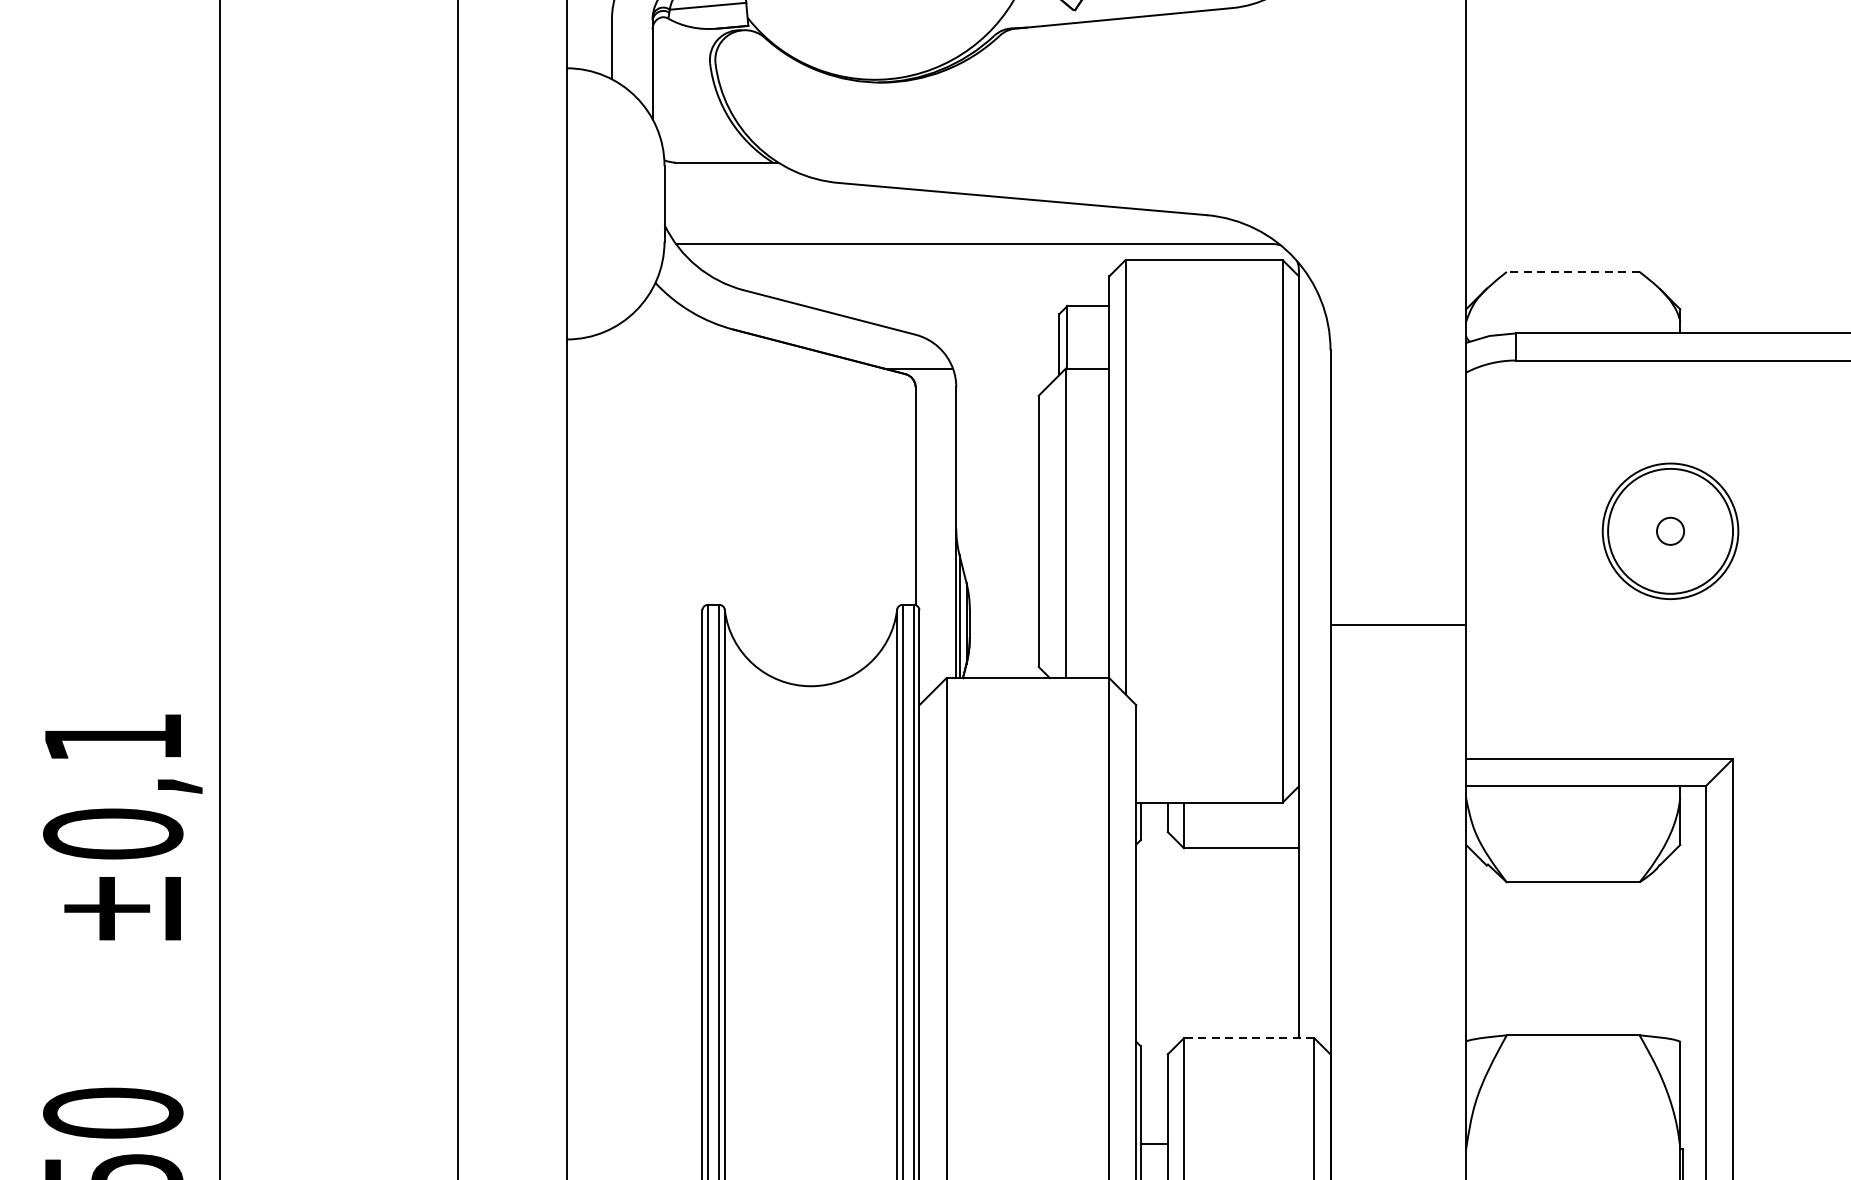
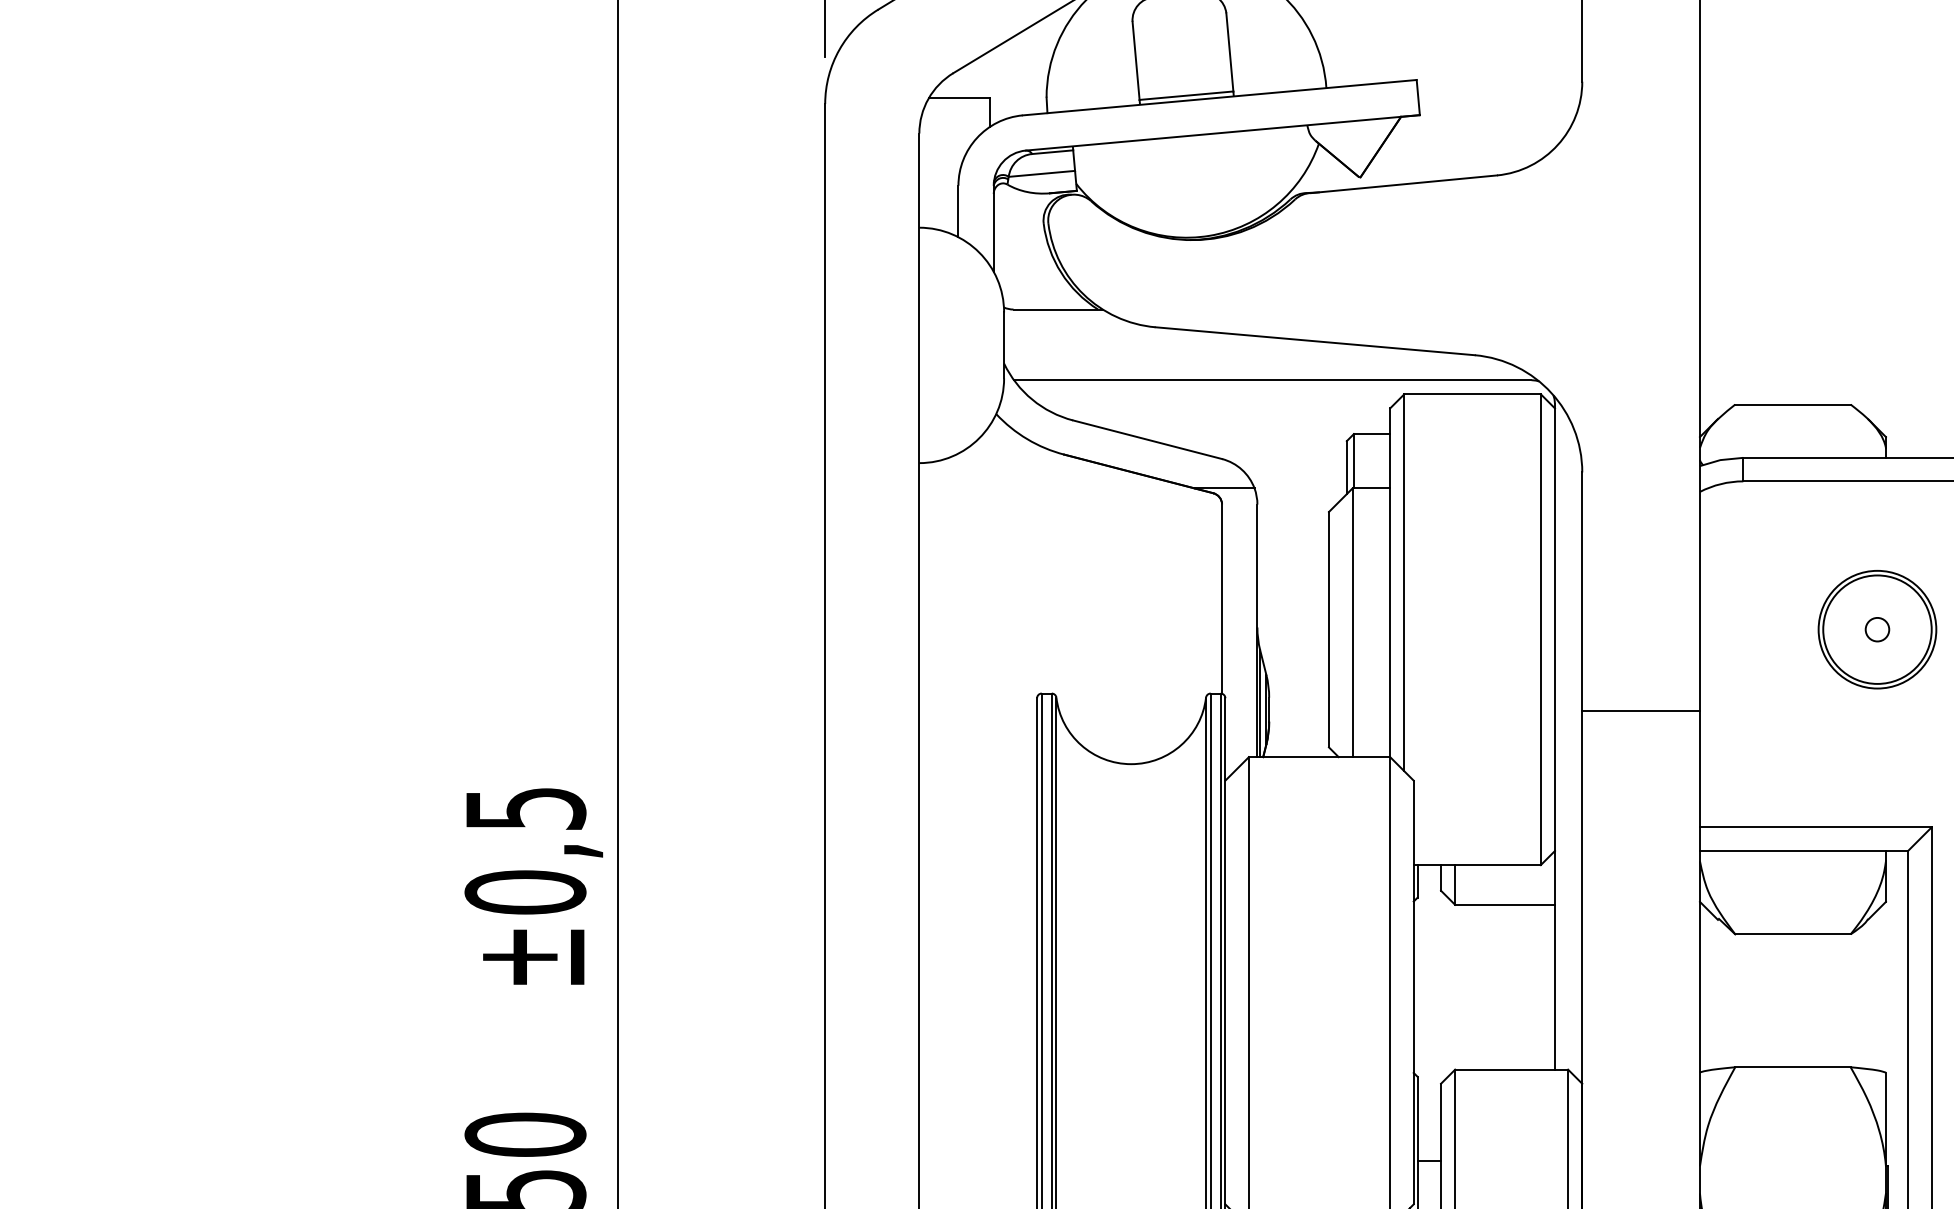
line: (1572, 271) -> (1792, 404), dashed -> solid
text: (114, 737) -> (526, 808), ±0,1 -> ±0,5
line: (1248, 1037) -> (1511, 1069), dashed -> solid

